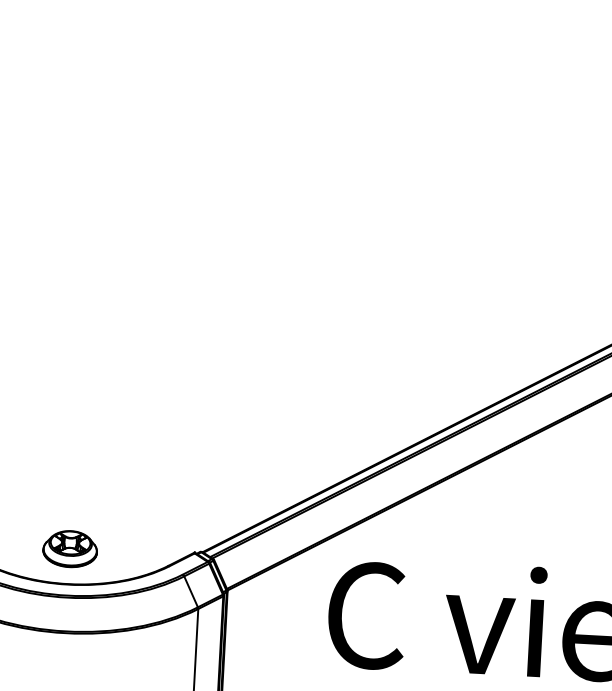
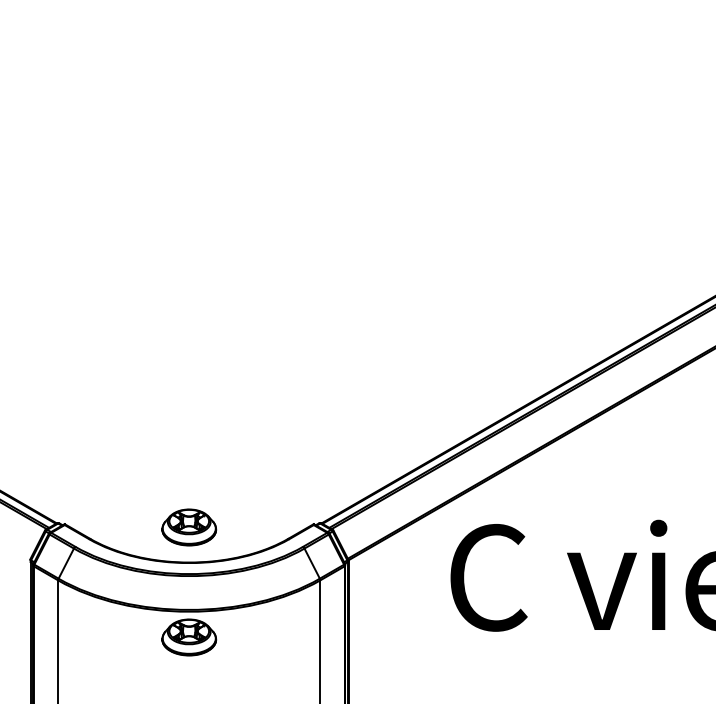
part: (64, 658) -> (189, 637), added

